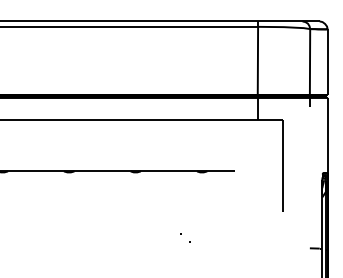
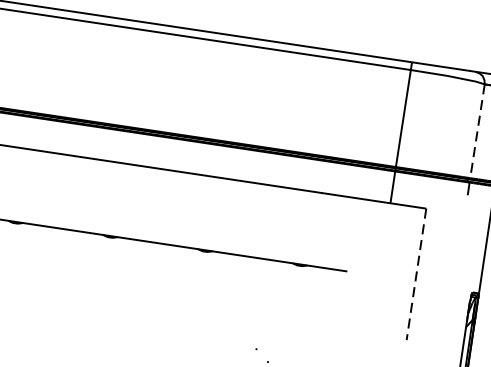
line: (310, 61) -> (478, 130), solid -> dashed
line: (282, 166) -> (415, 274), solid -> dashed

